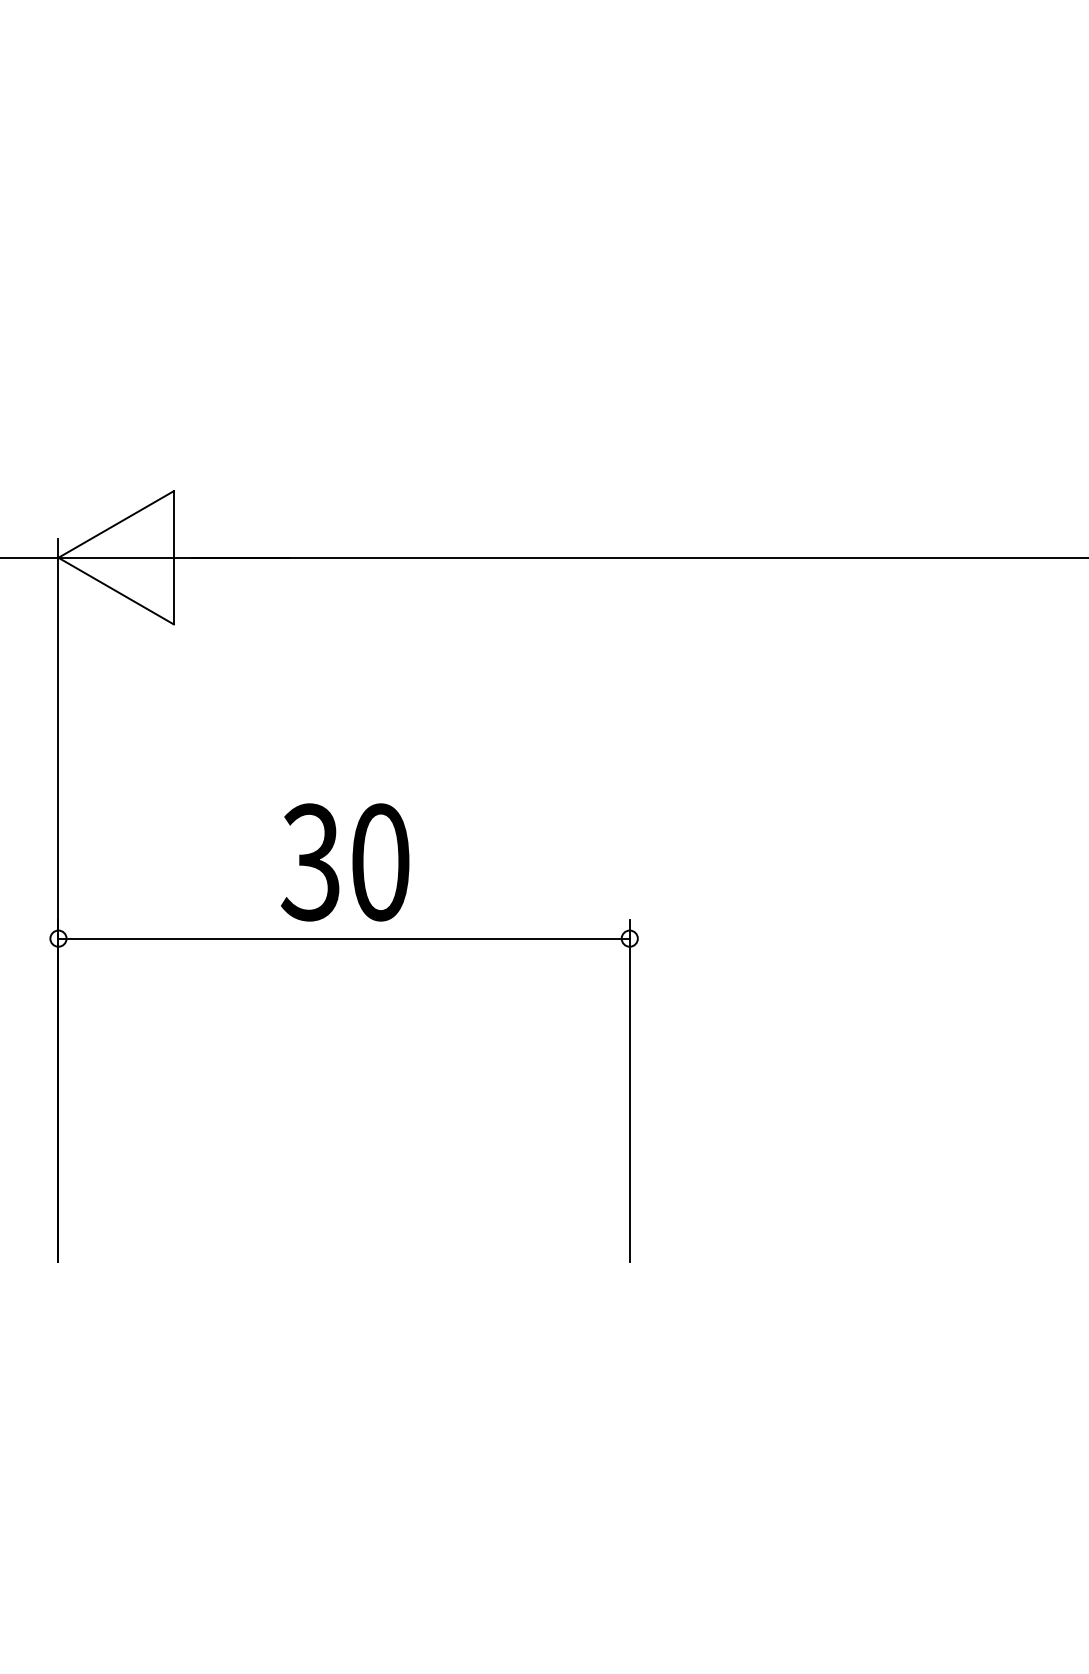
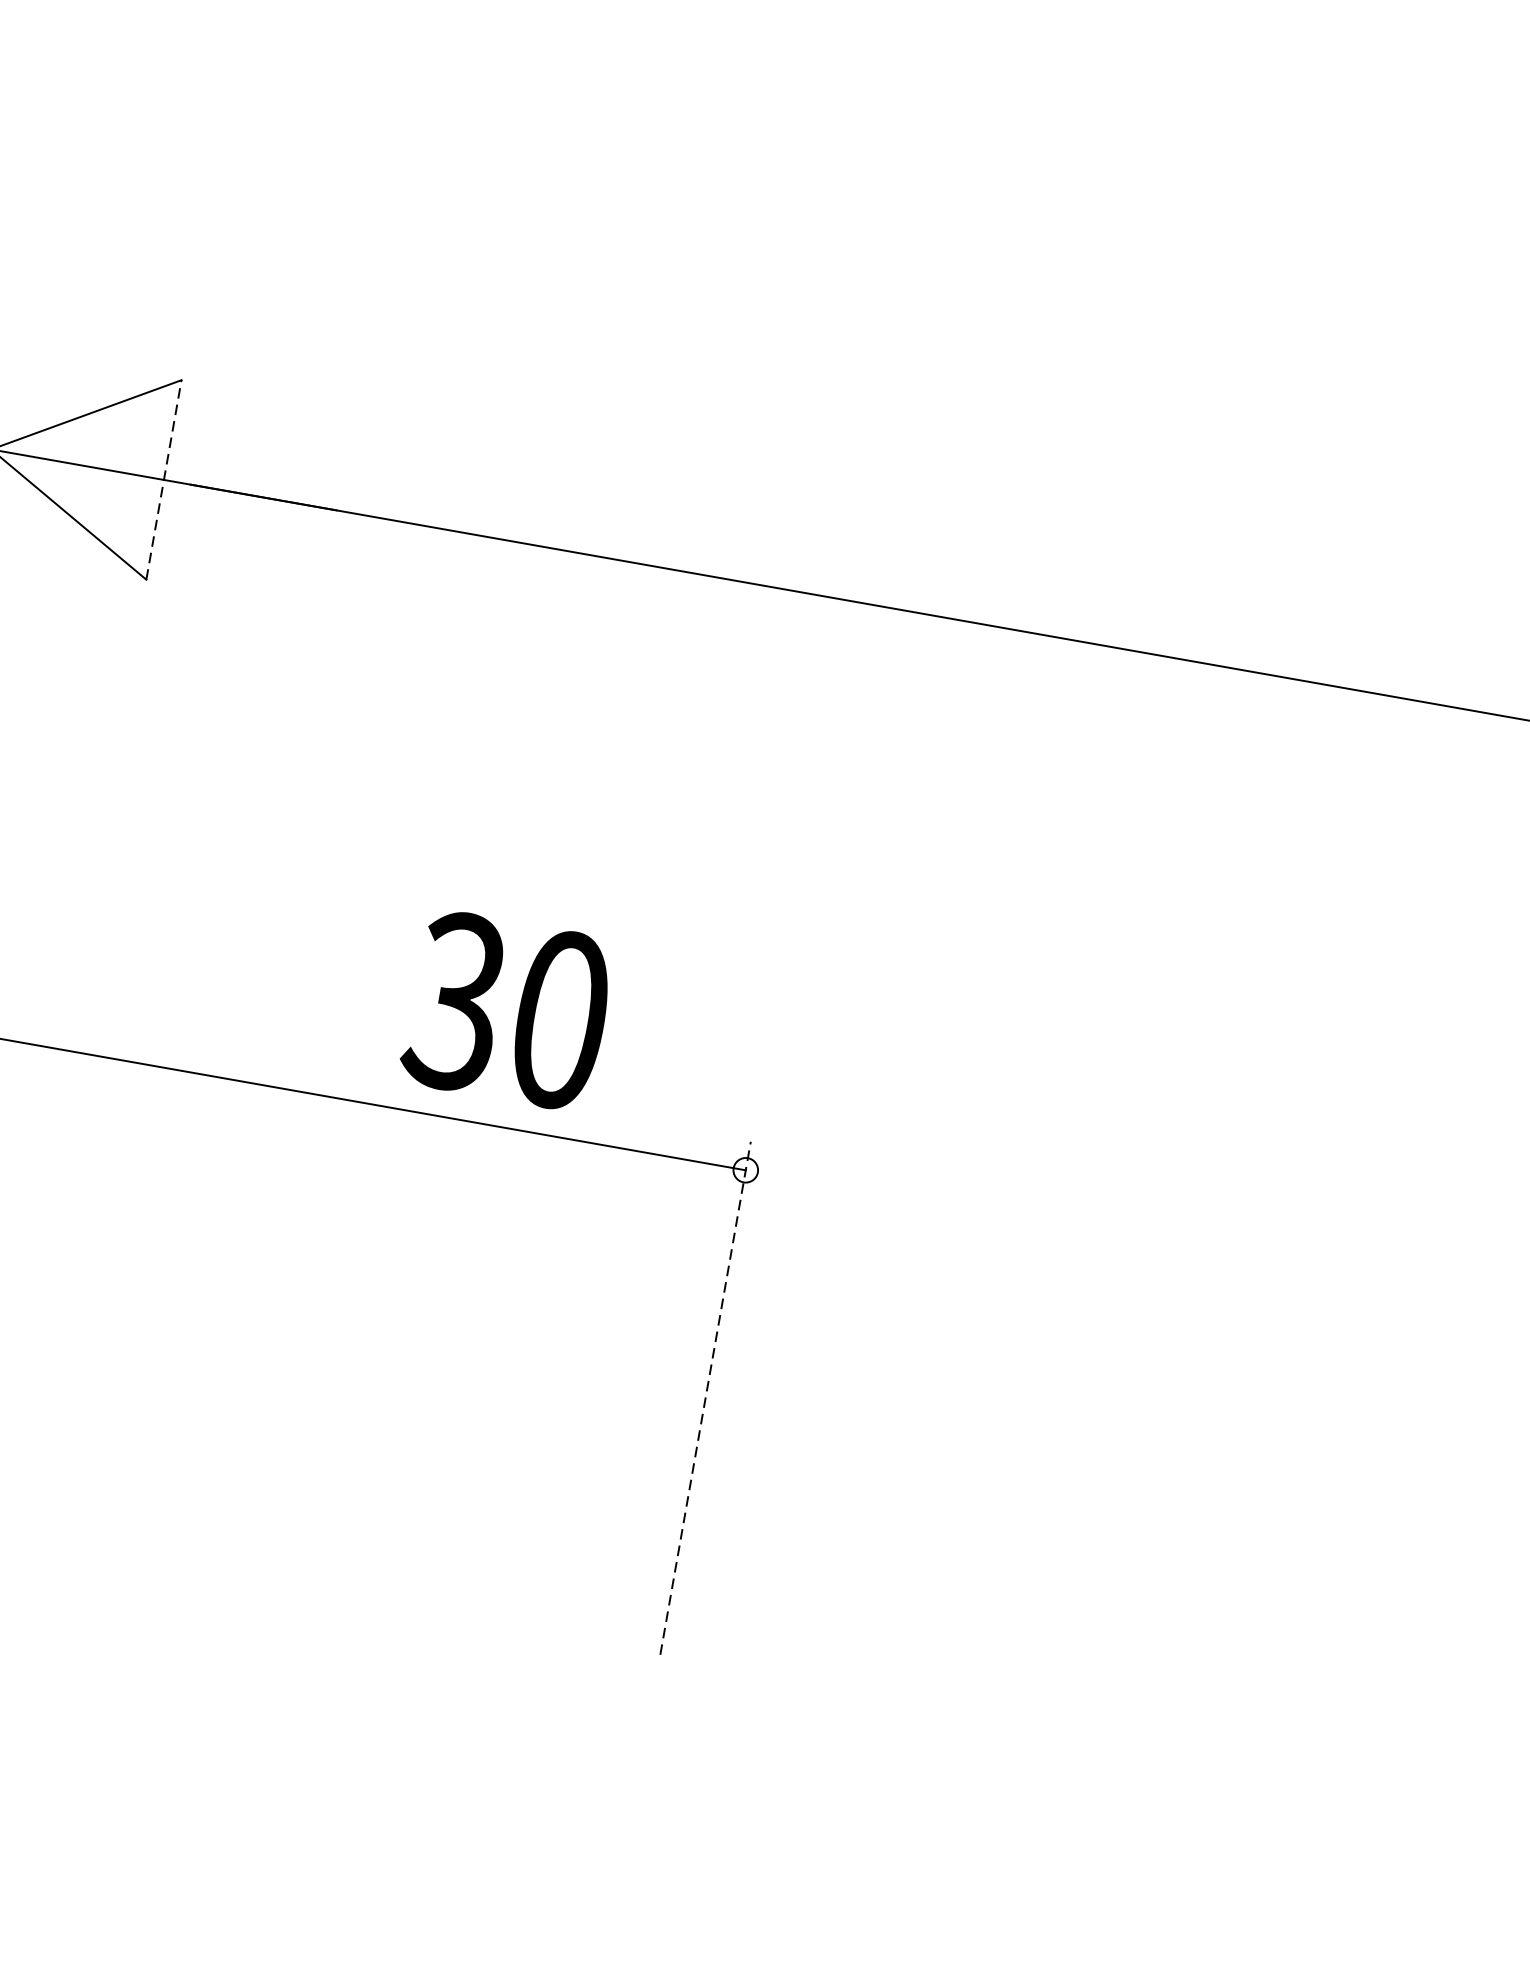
line: (173, 557) -> (163, 479), solid -> dashed
text: (345, 862) -> (508, 1010), moved
line: (629, 1090) -> (705, 1397), solid -> dashed

